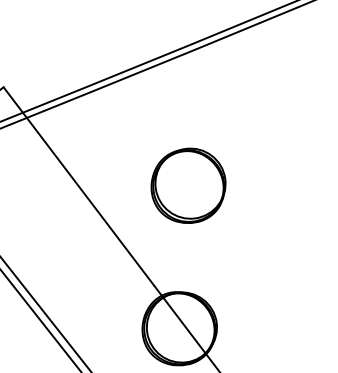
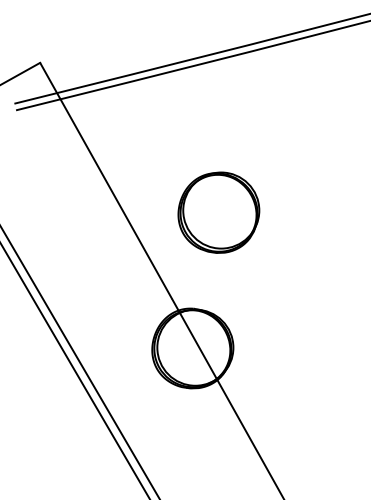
part: (188, 185) -> (218, 212), moved

